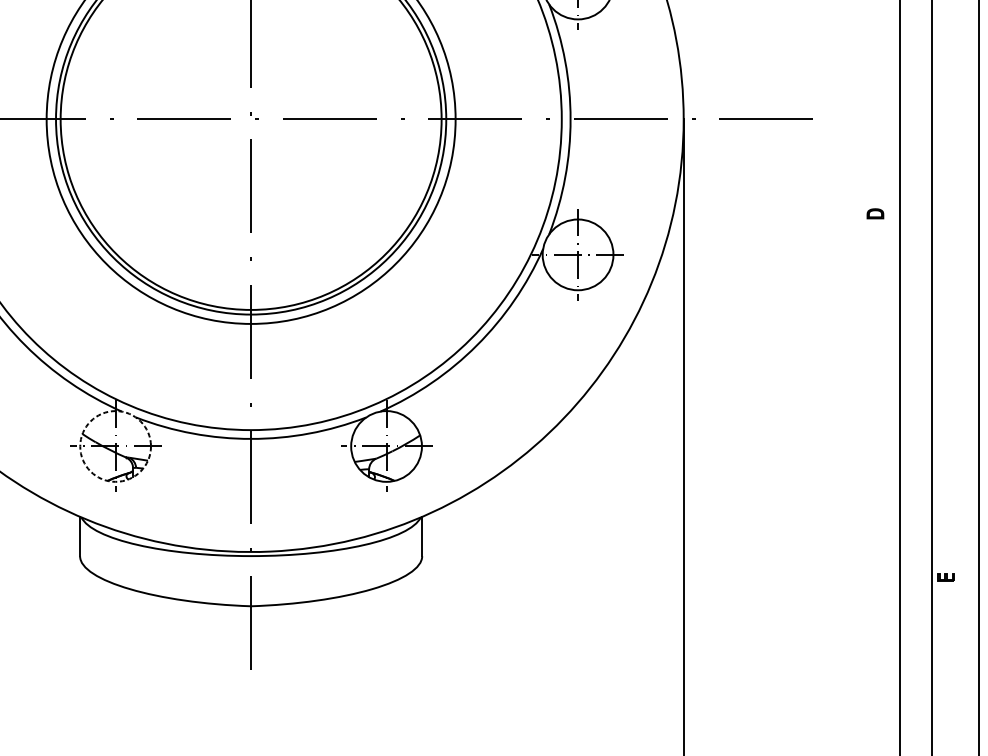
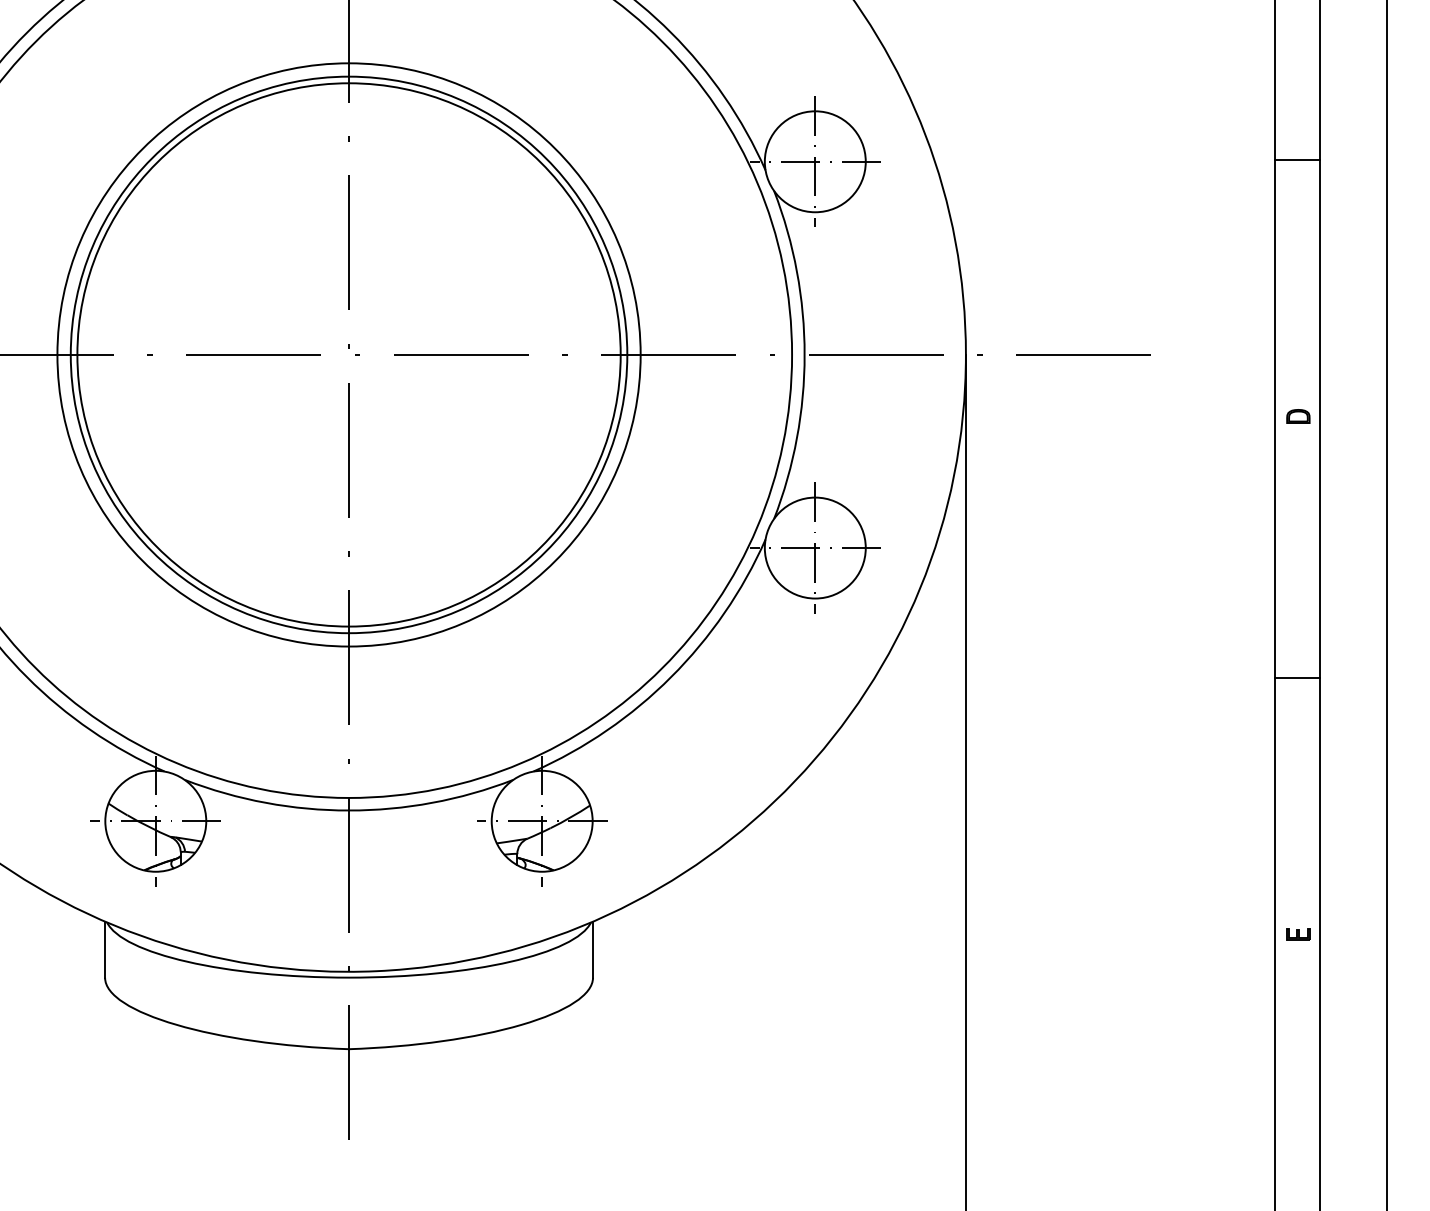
part: (875, 213) -> (1298, 416), moved
line: (915, 345) -> (1296, 677), added
circle: (115, 445) -> (155, 820), dashed -> solid
part: (946, 577) -> (1298, 934), moved

